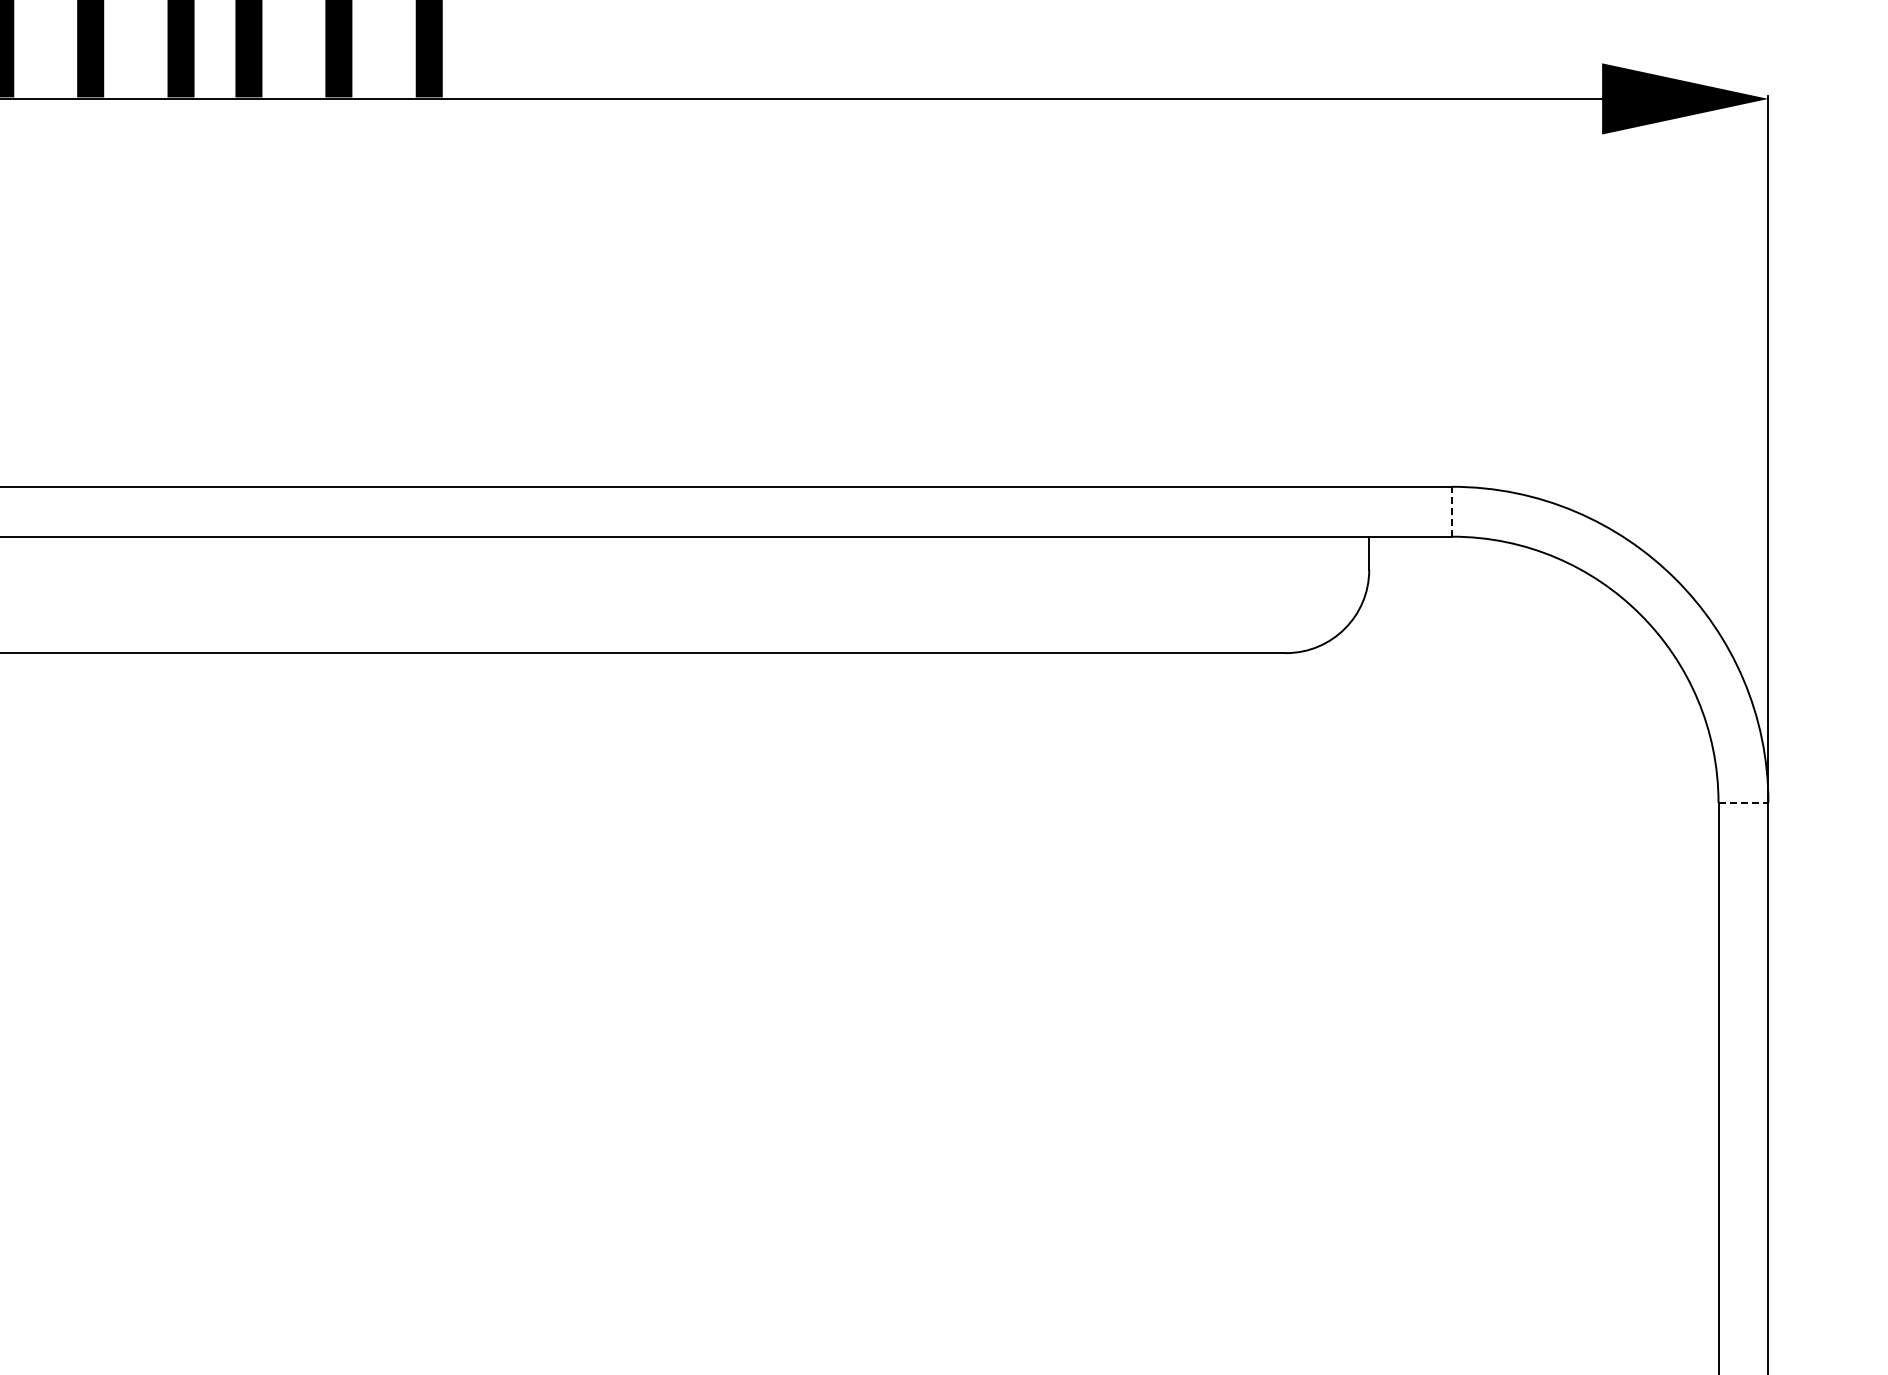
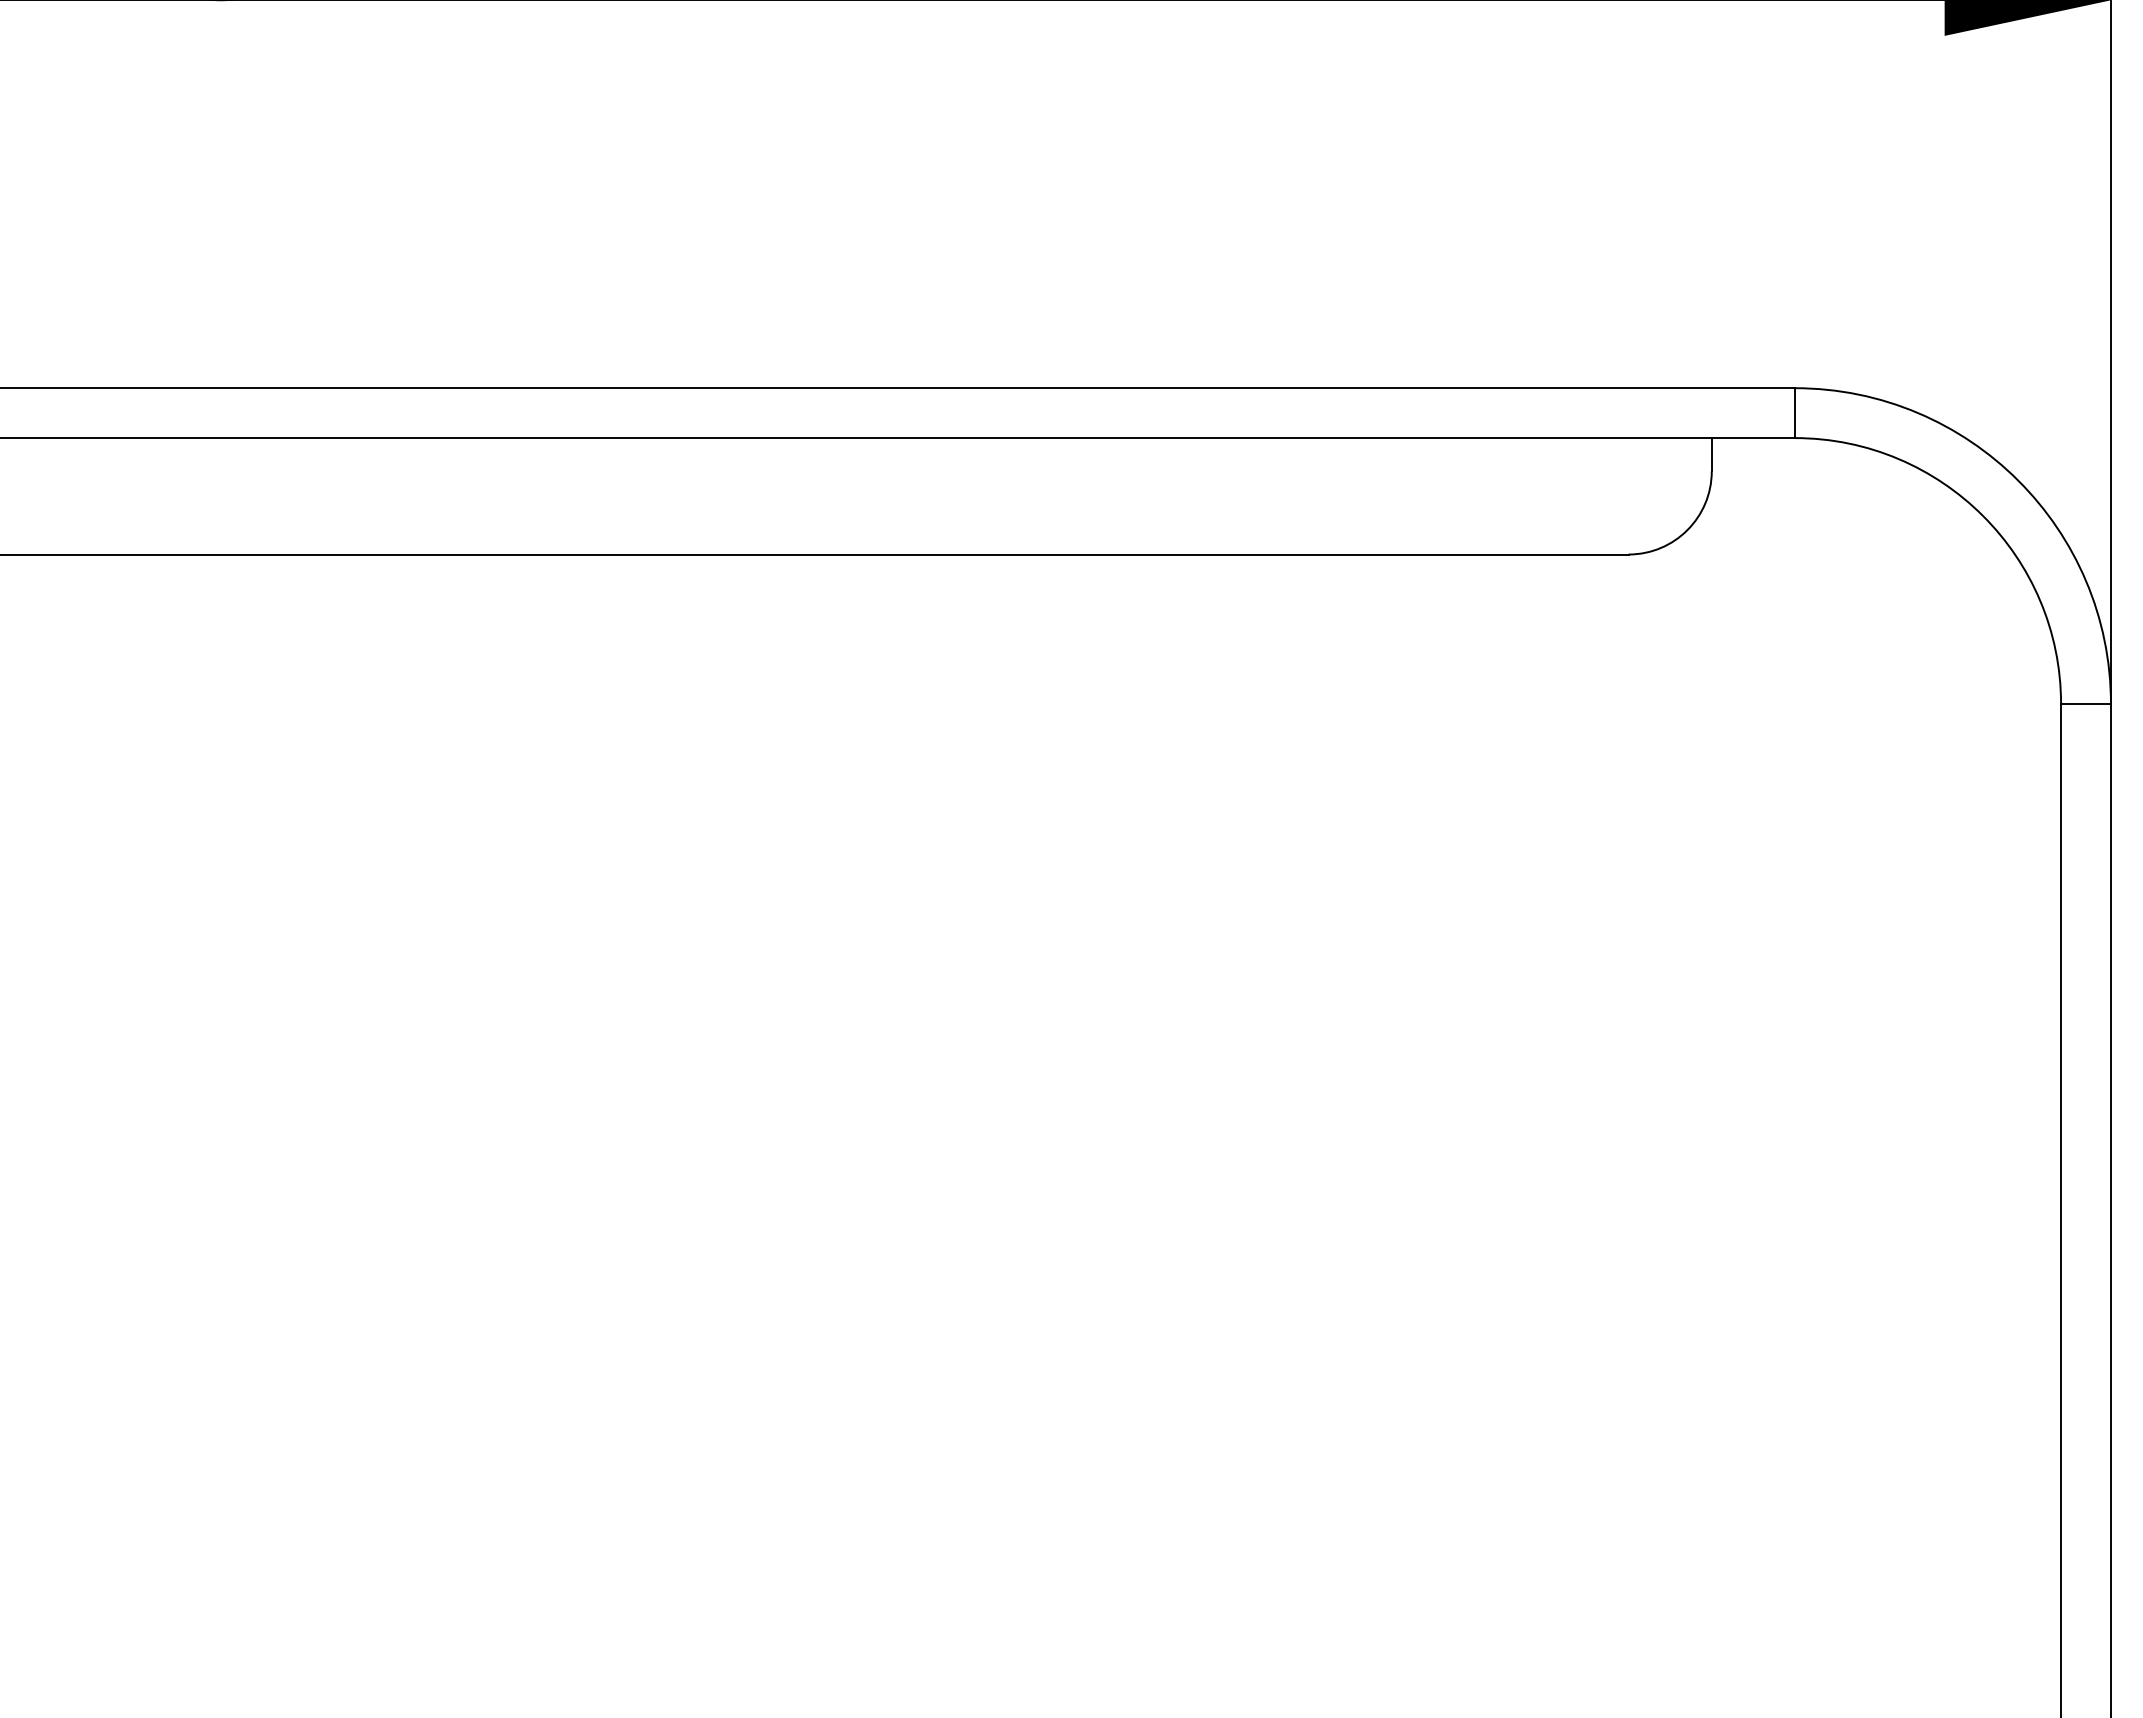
line: (1451, 512) -> (1794, 413), dashed -> solid
line: (1743, 803) -> (2086, 704), dashed -> solid

